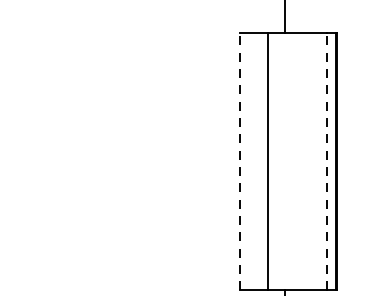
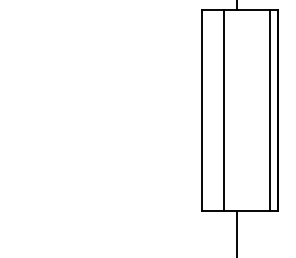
line: (239, 160) -> (202, 109), dashed -> solid
line: (326, 160) -> (270, 109), dashed -> solid

